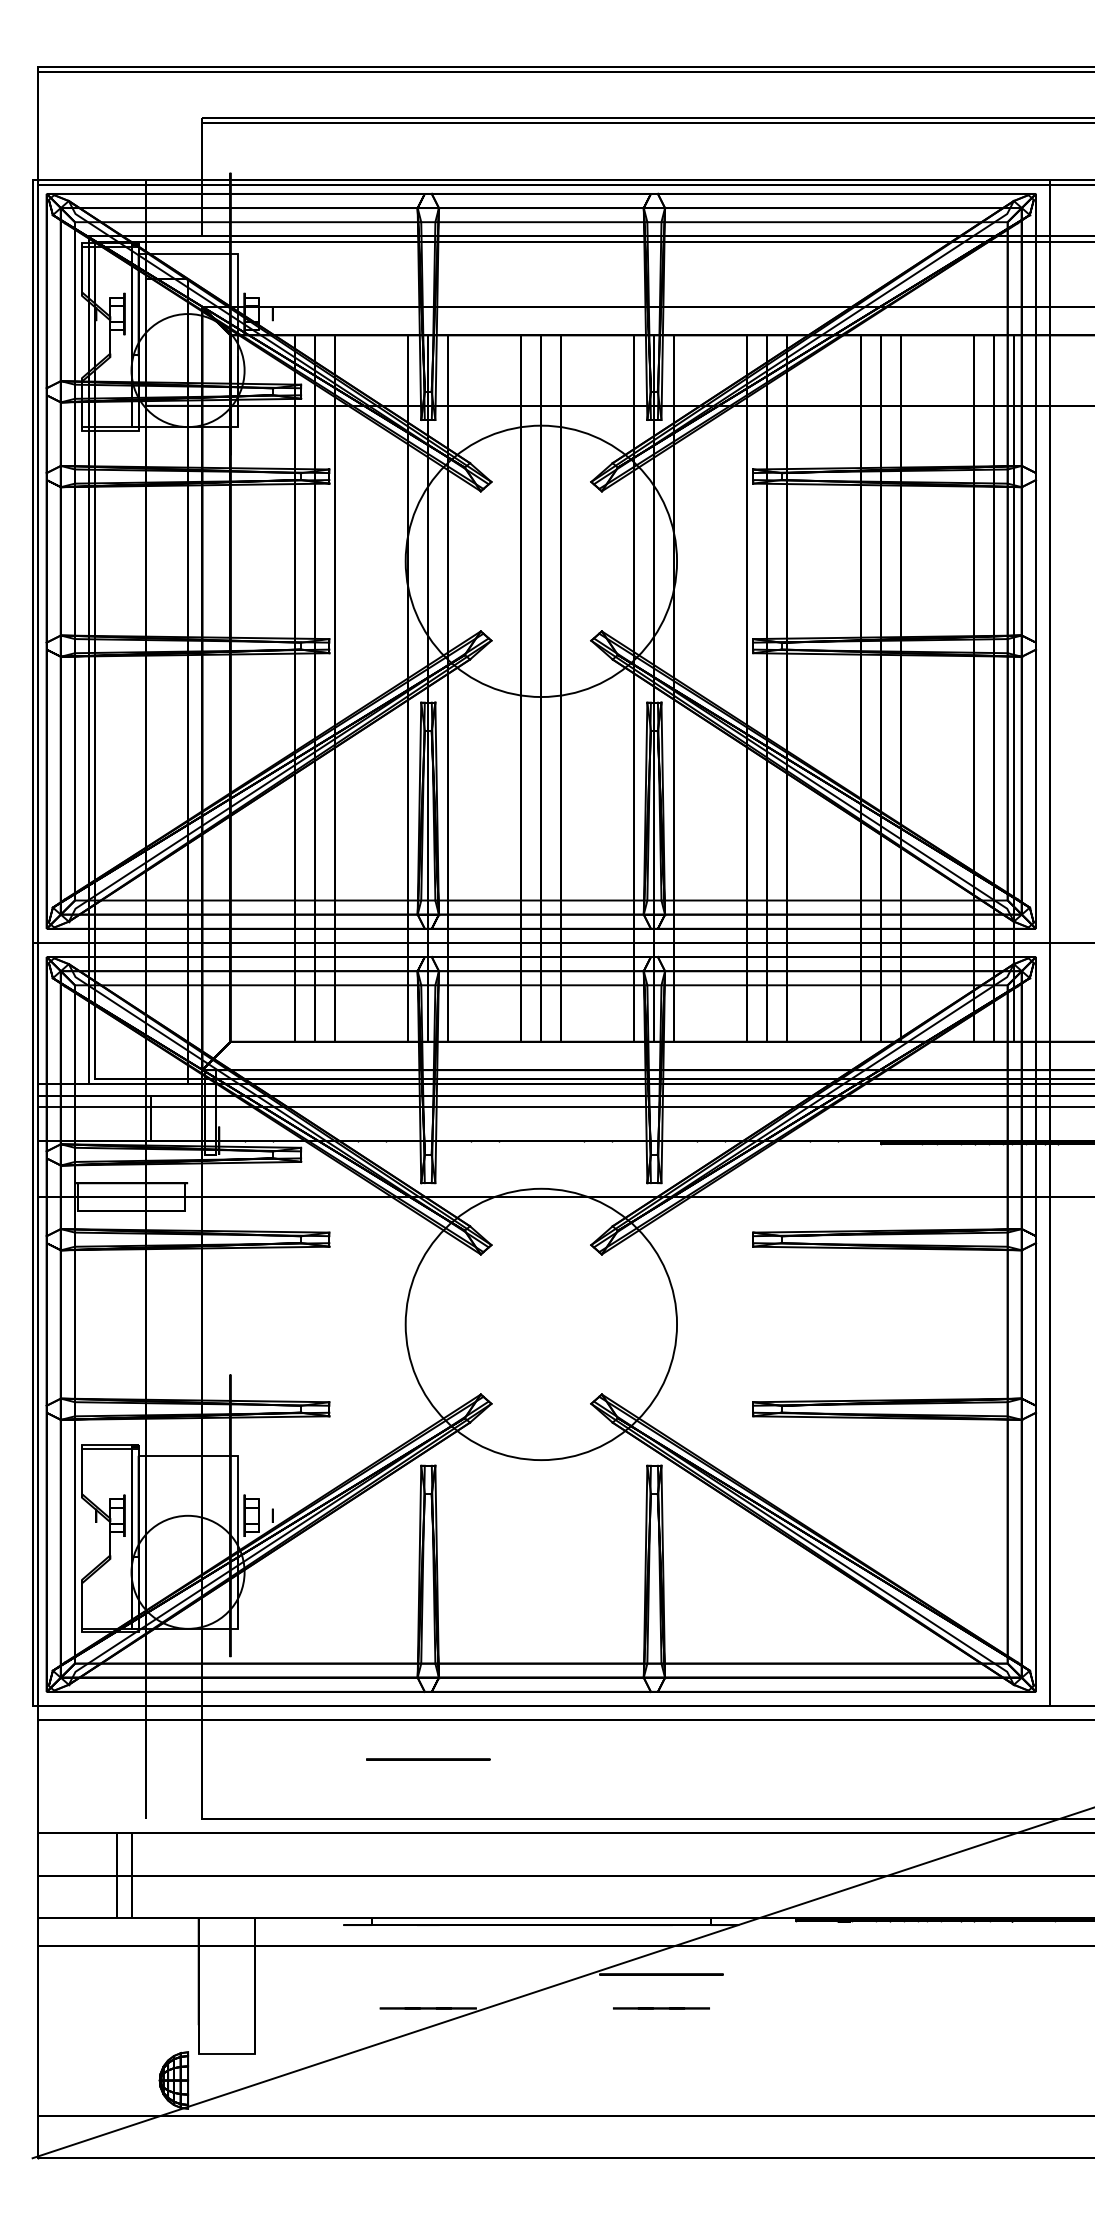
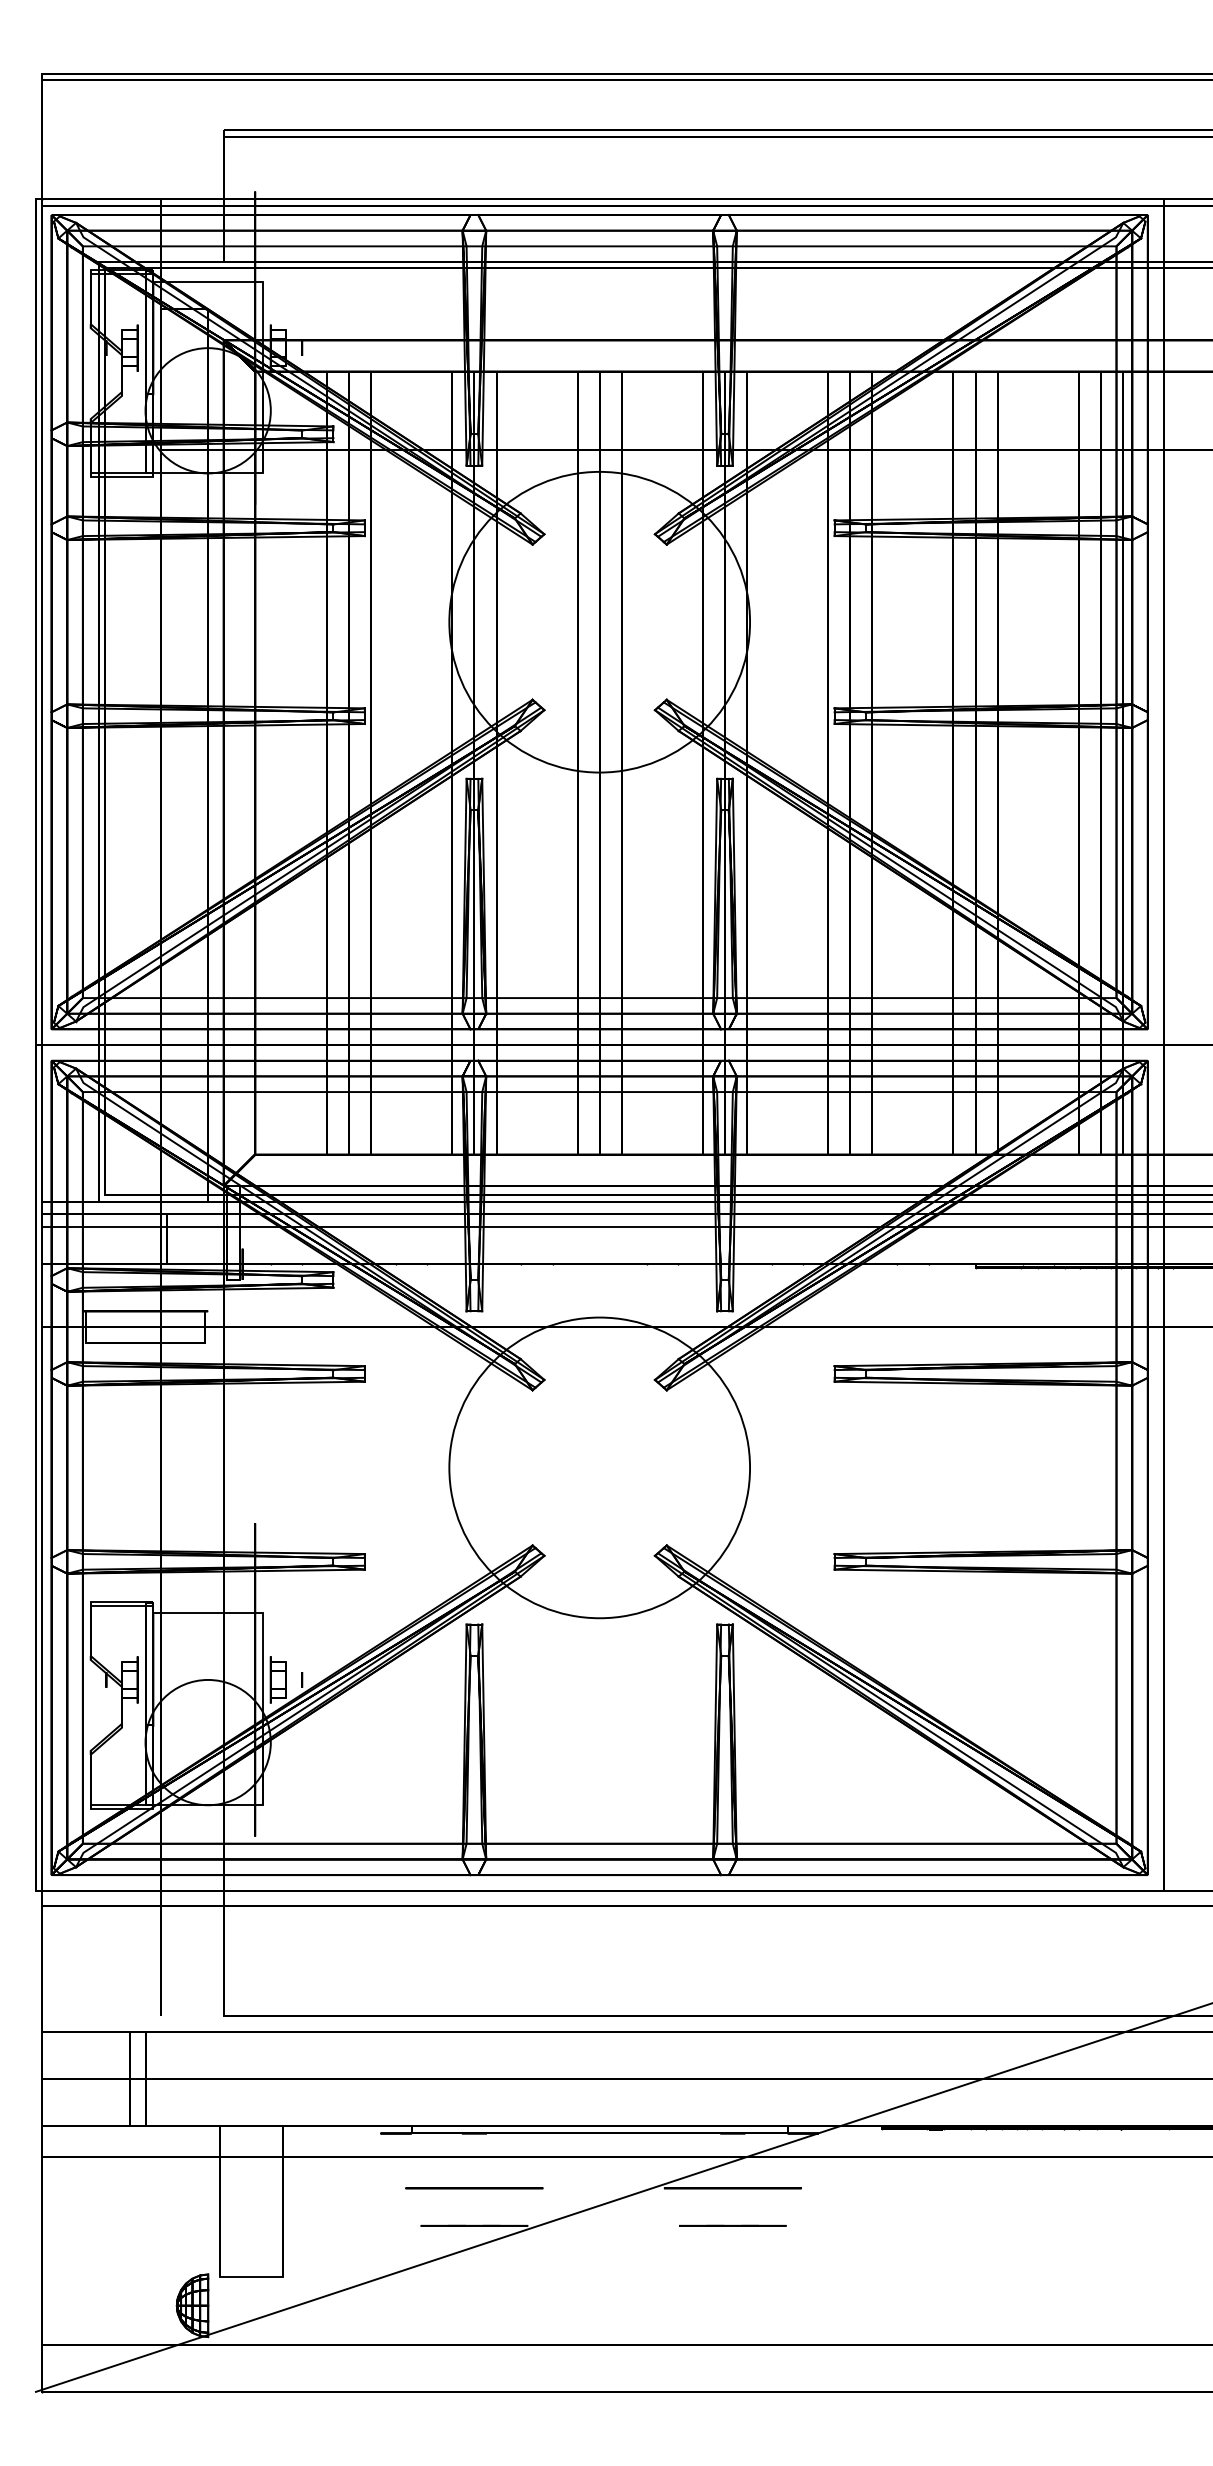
circle: (428, 1759) -> (474, 2188), moved

